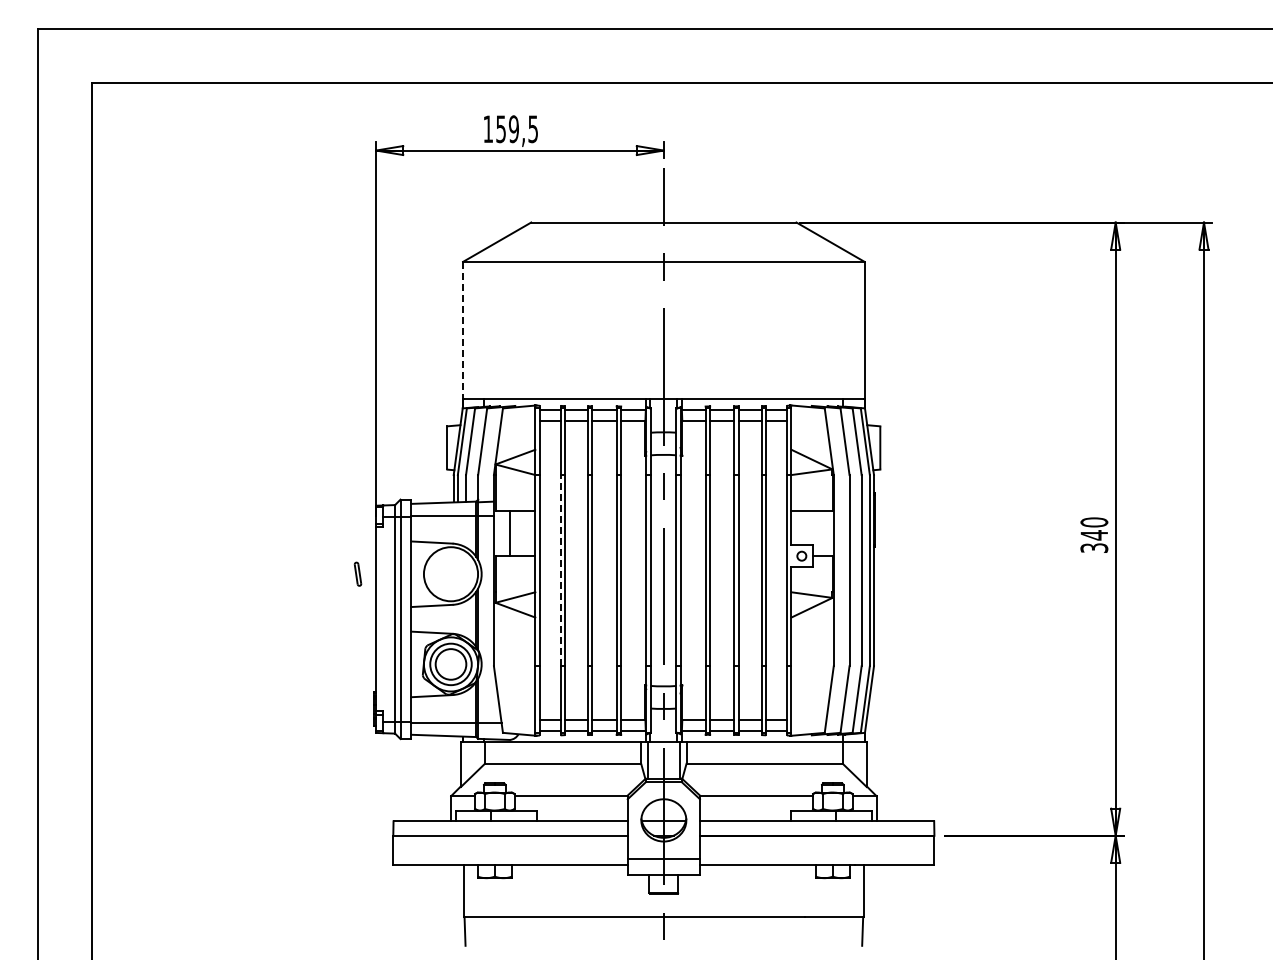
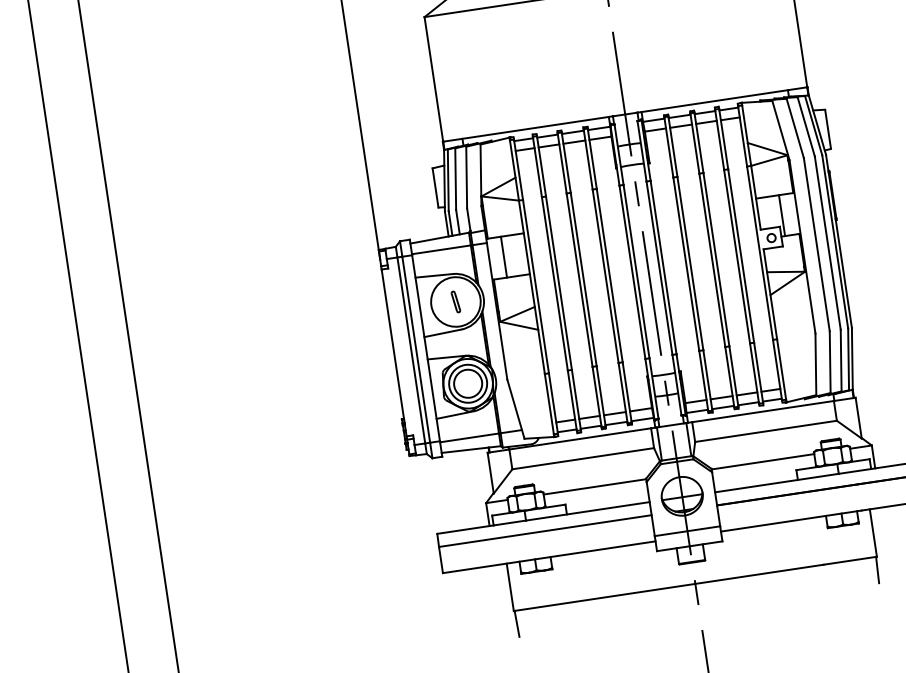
line: (463, 330) -> (434, 79), dashed -> solid
line: (816, 533) -> (781, 215), added
line: (560, 570) -> (554, 283), dashed -> solid
part: (357, 573) -> (455, 301), moved

